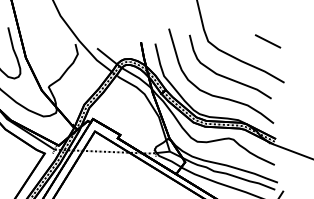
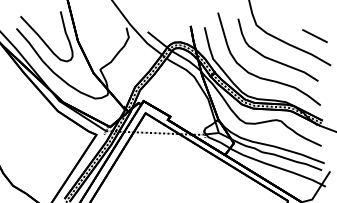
line: (267, 41) -> (314, 36), moved

